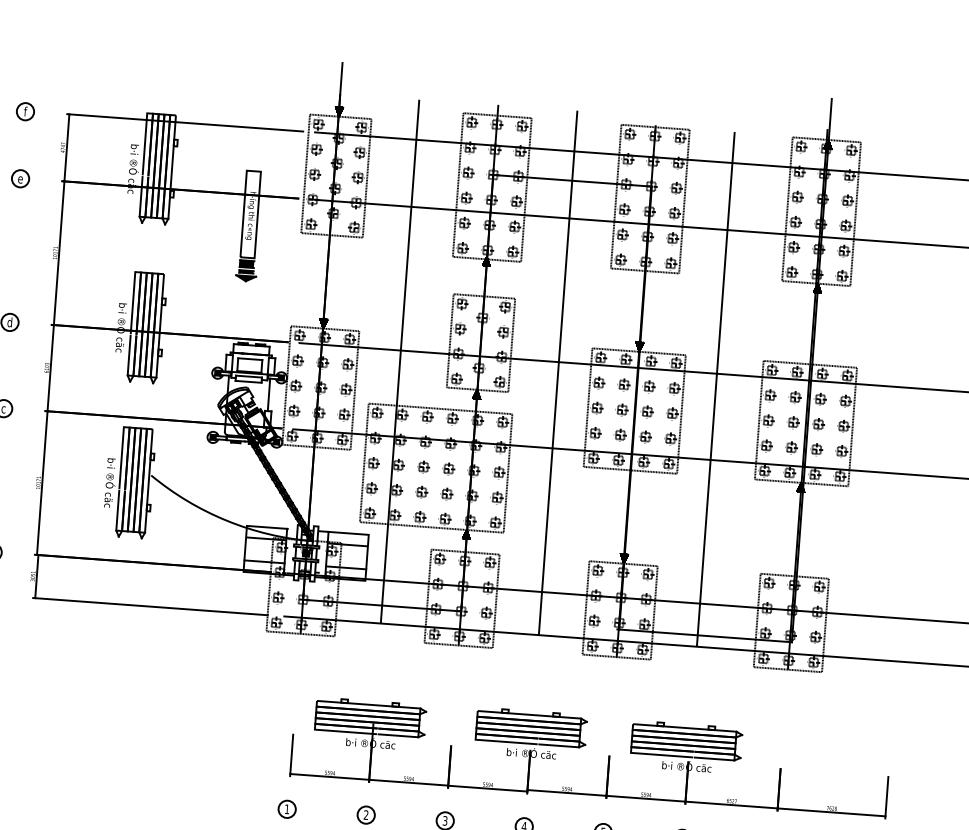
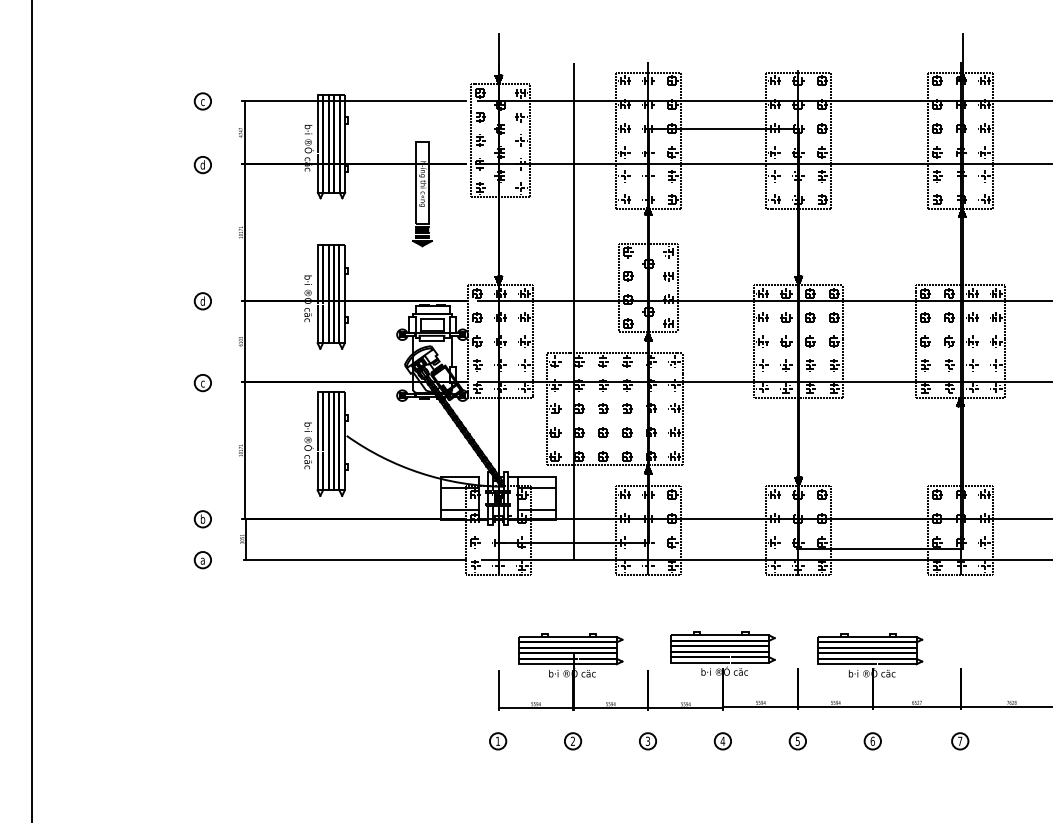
text: (25, 111) -> (202, 101), f -> c
text: (20, 178) -> (202, 164), e -> d
line: (558, 372) -> (723, 310), removed
line: (716, 389) -> (873, 315), removed

